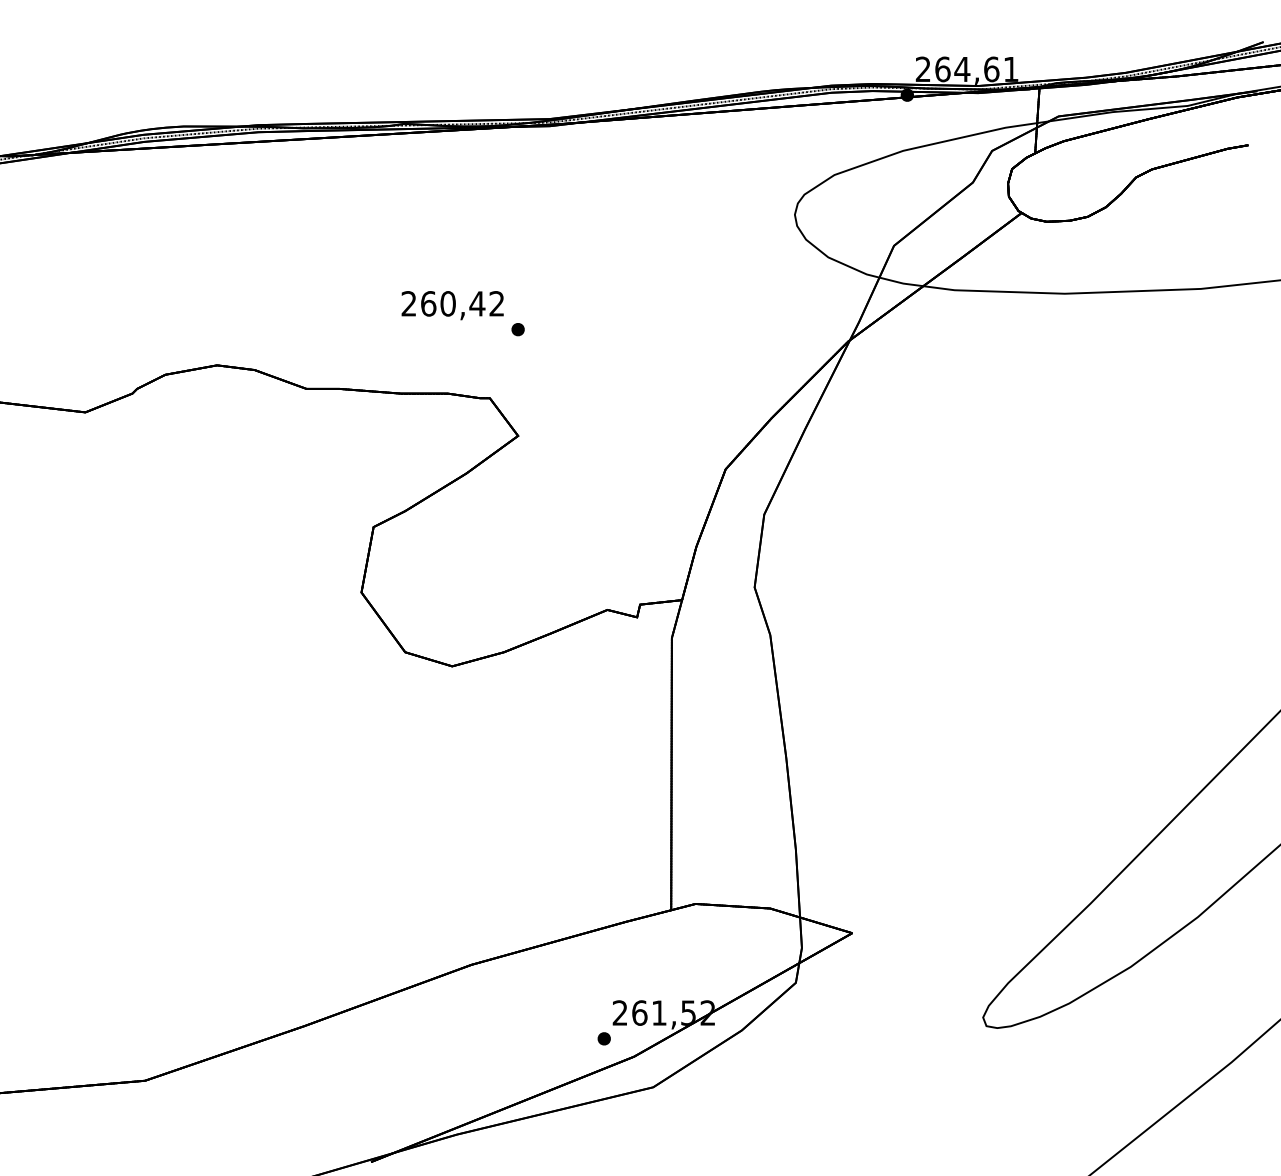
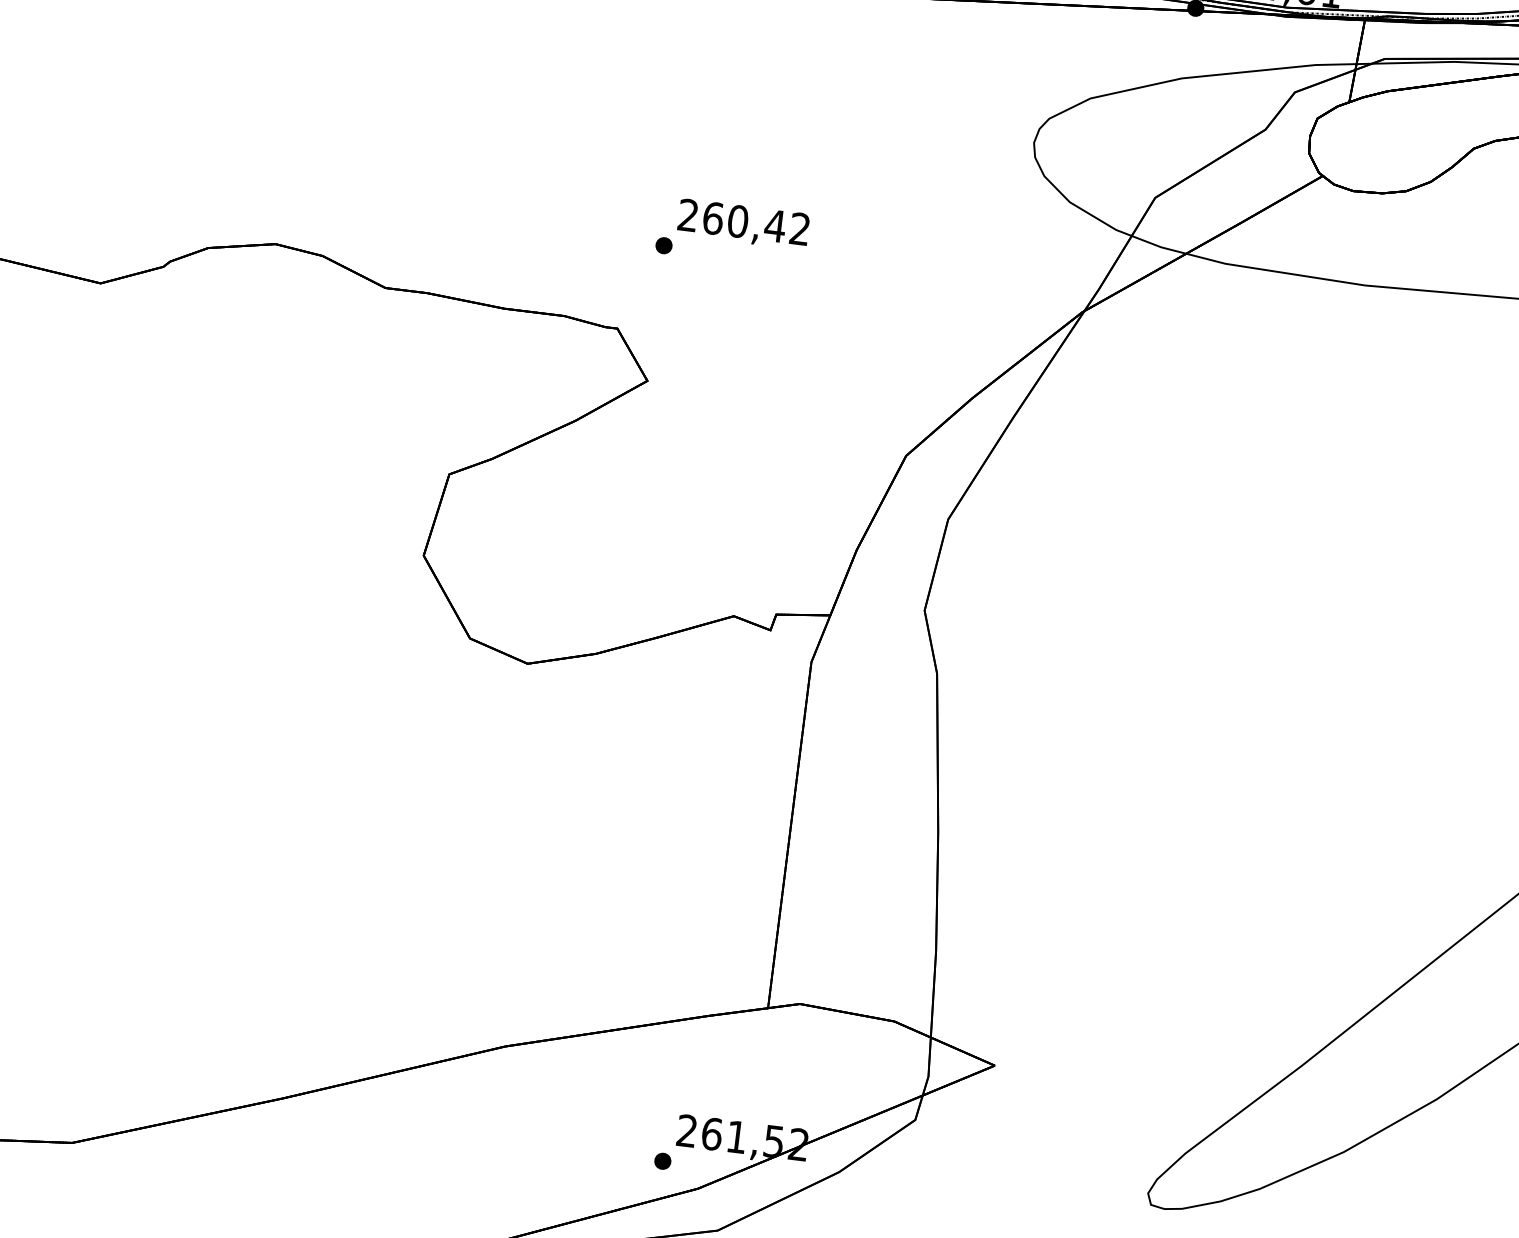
text: (452, 305) -> (743, 224), moved

